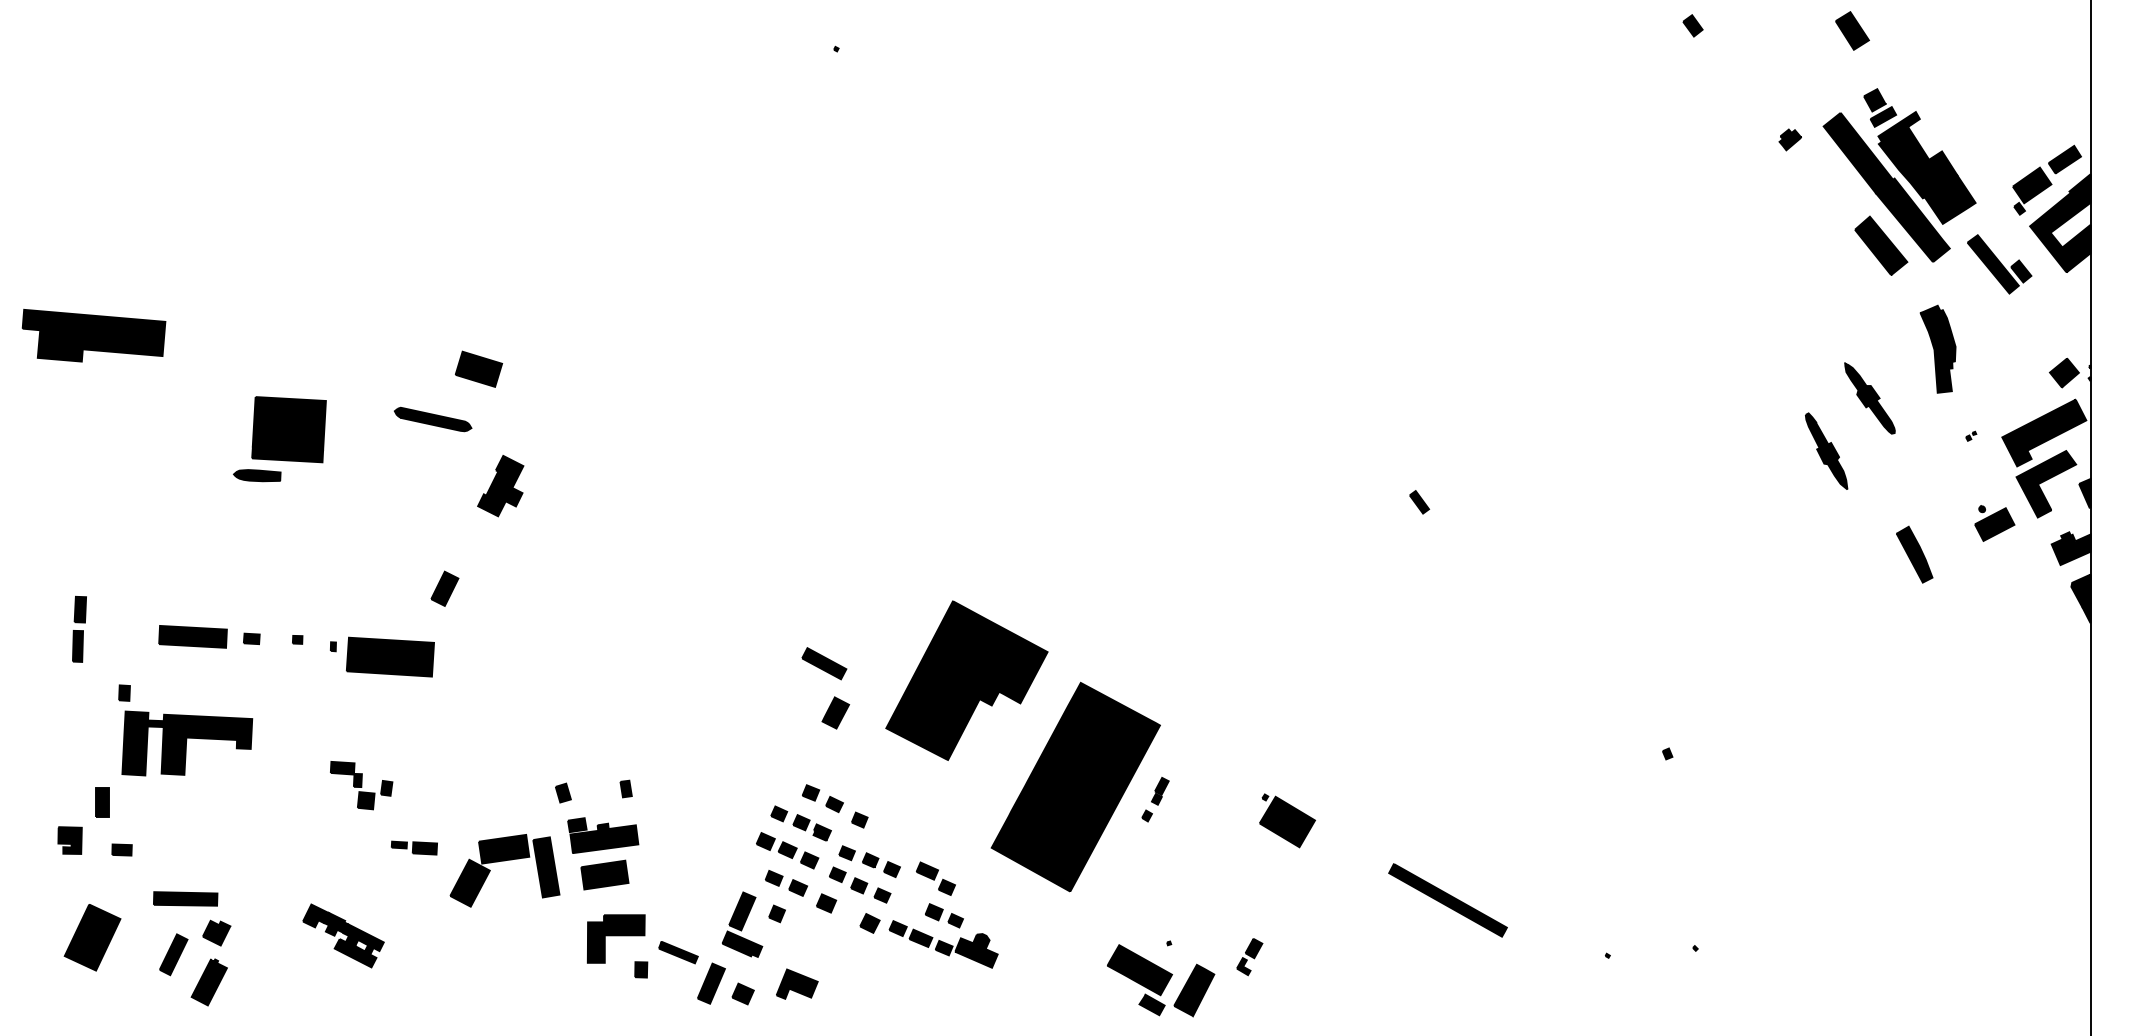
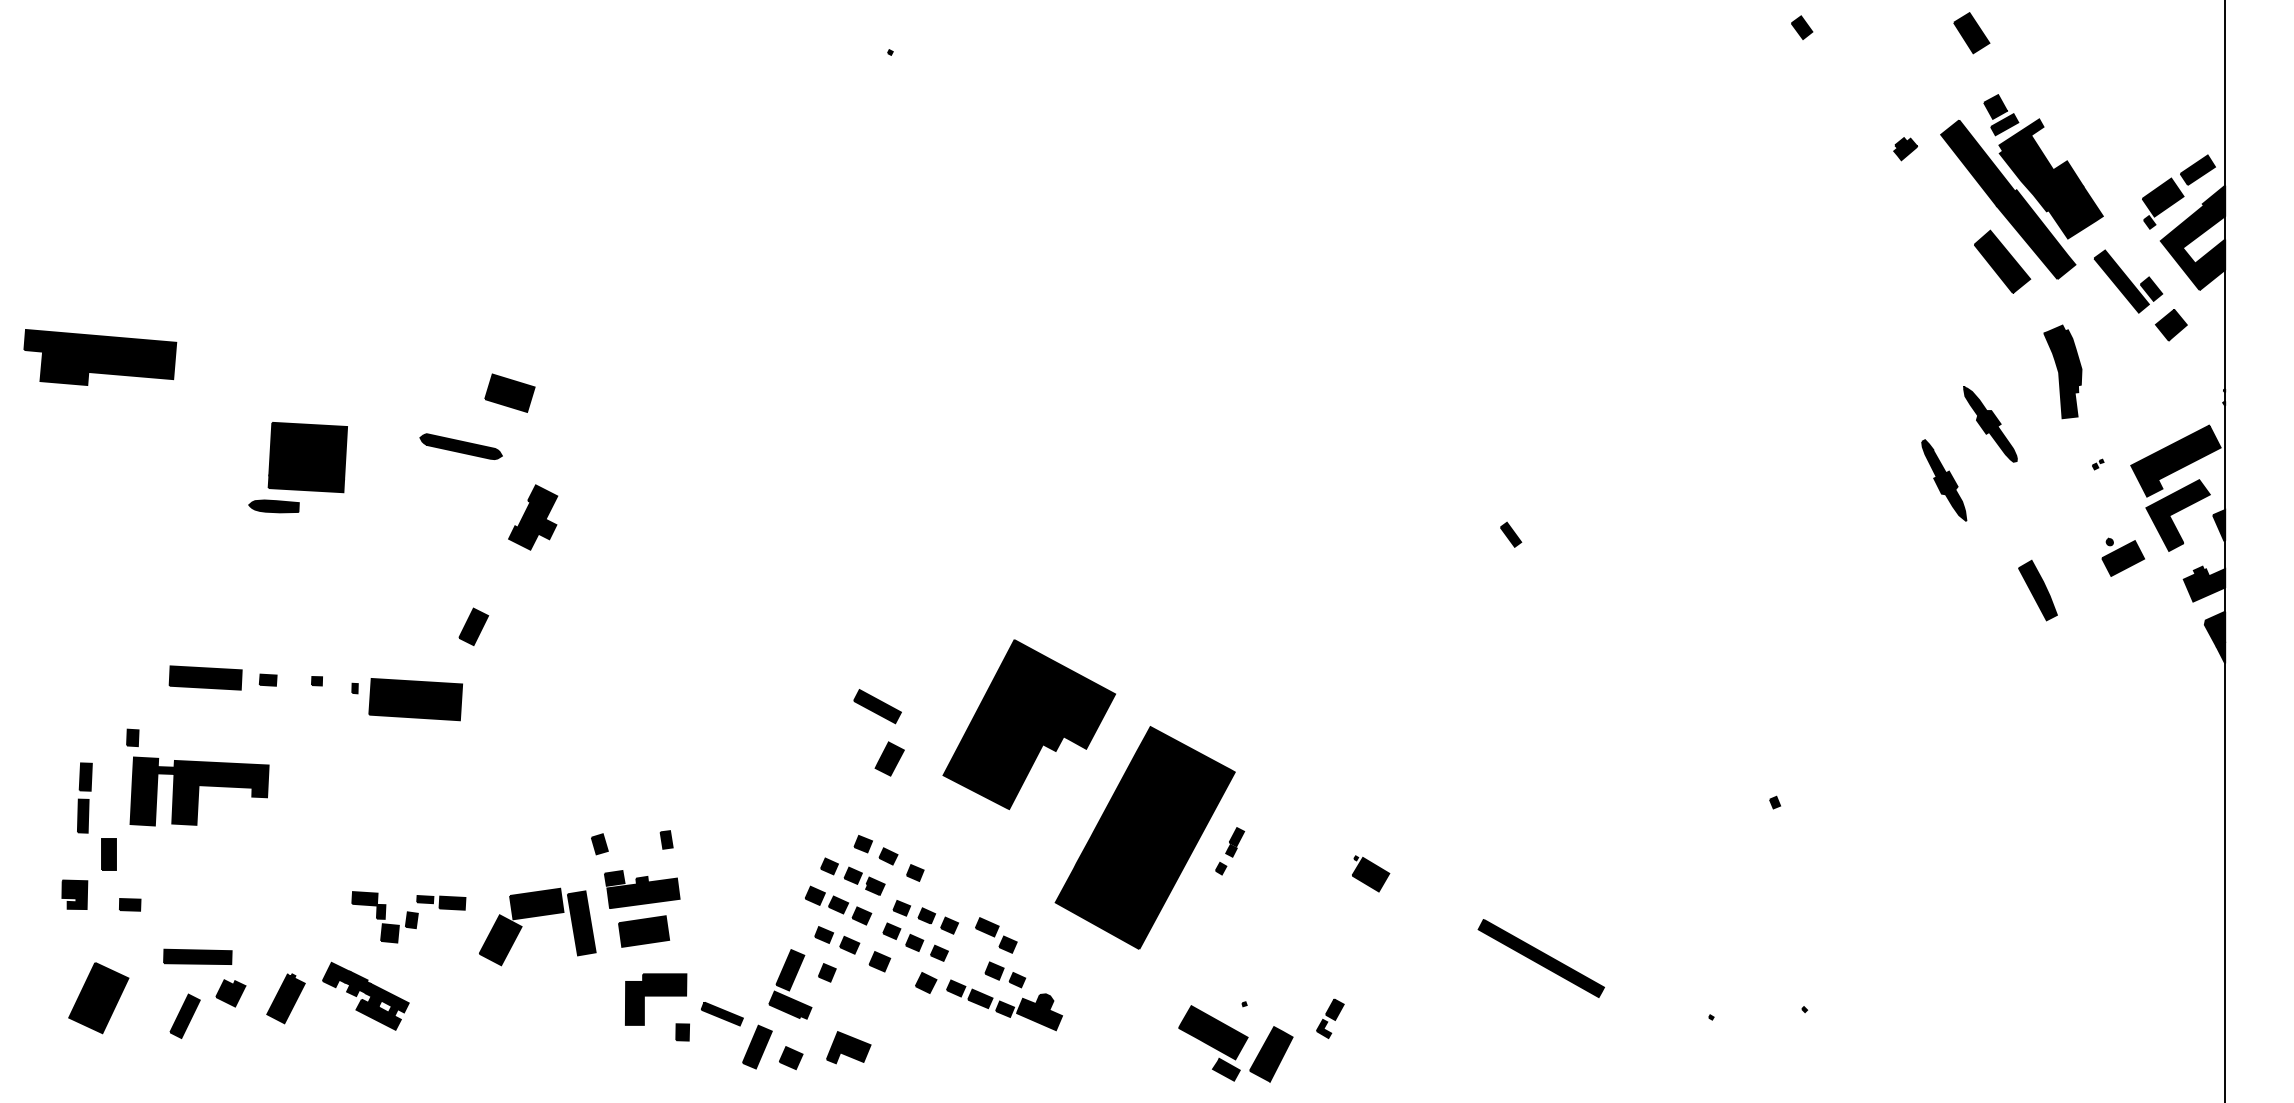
part: (2064, 373) -> (2171, 325), moved
part: (79, 628) -> (84, 797), moved
part: (361, 785) -> (384, 917), moved
part: (1288, 820) -> (1371, 873), size x0.62
part: (208, 982) -> (285, 998), moved

